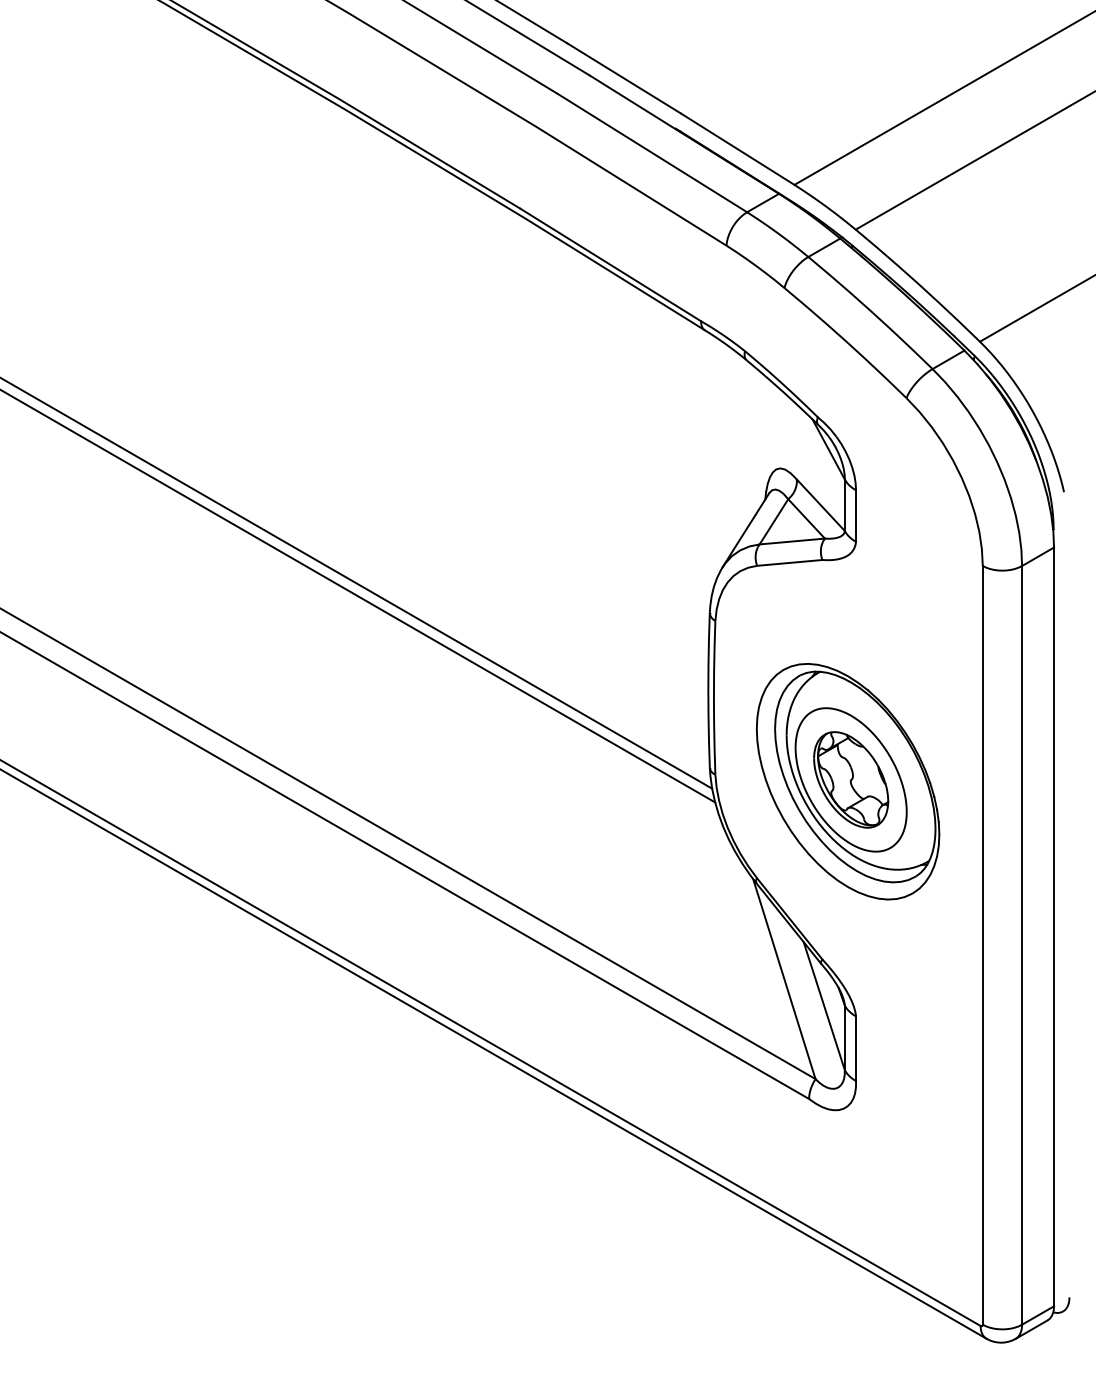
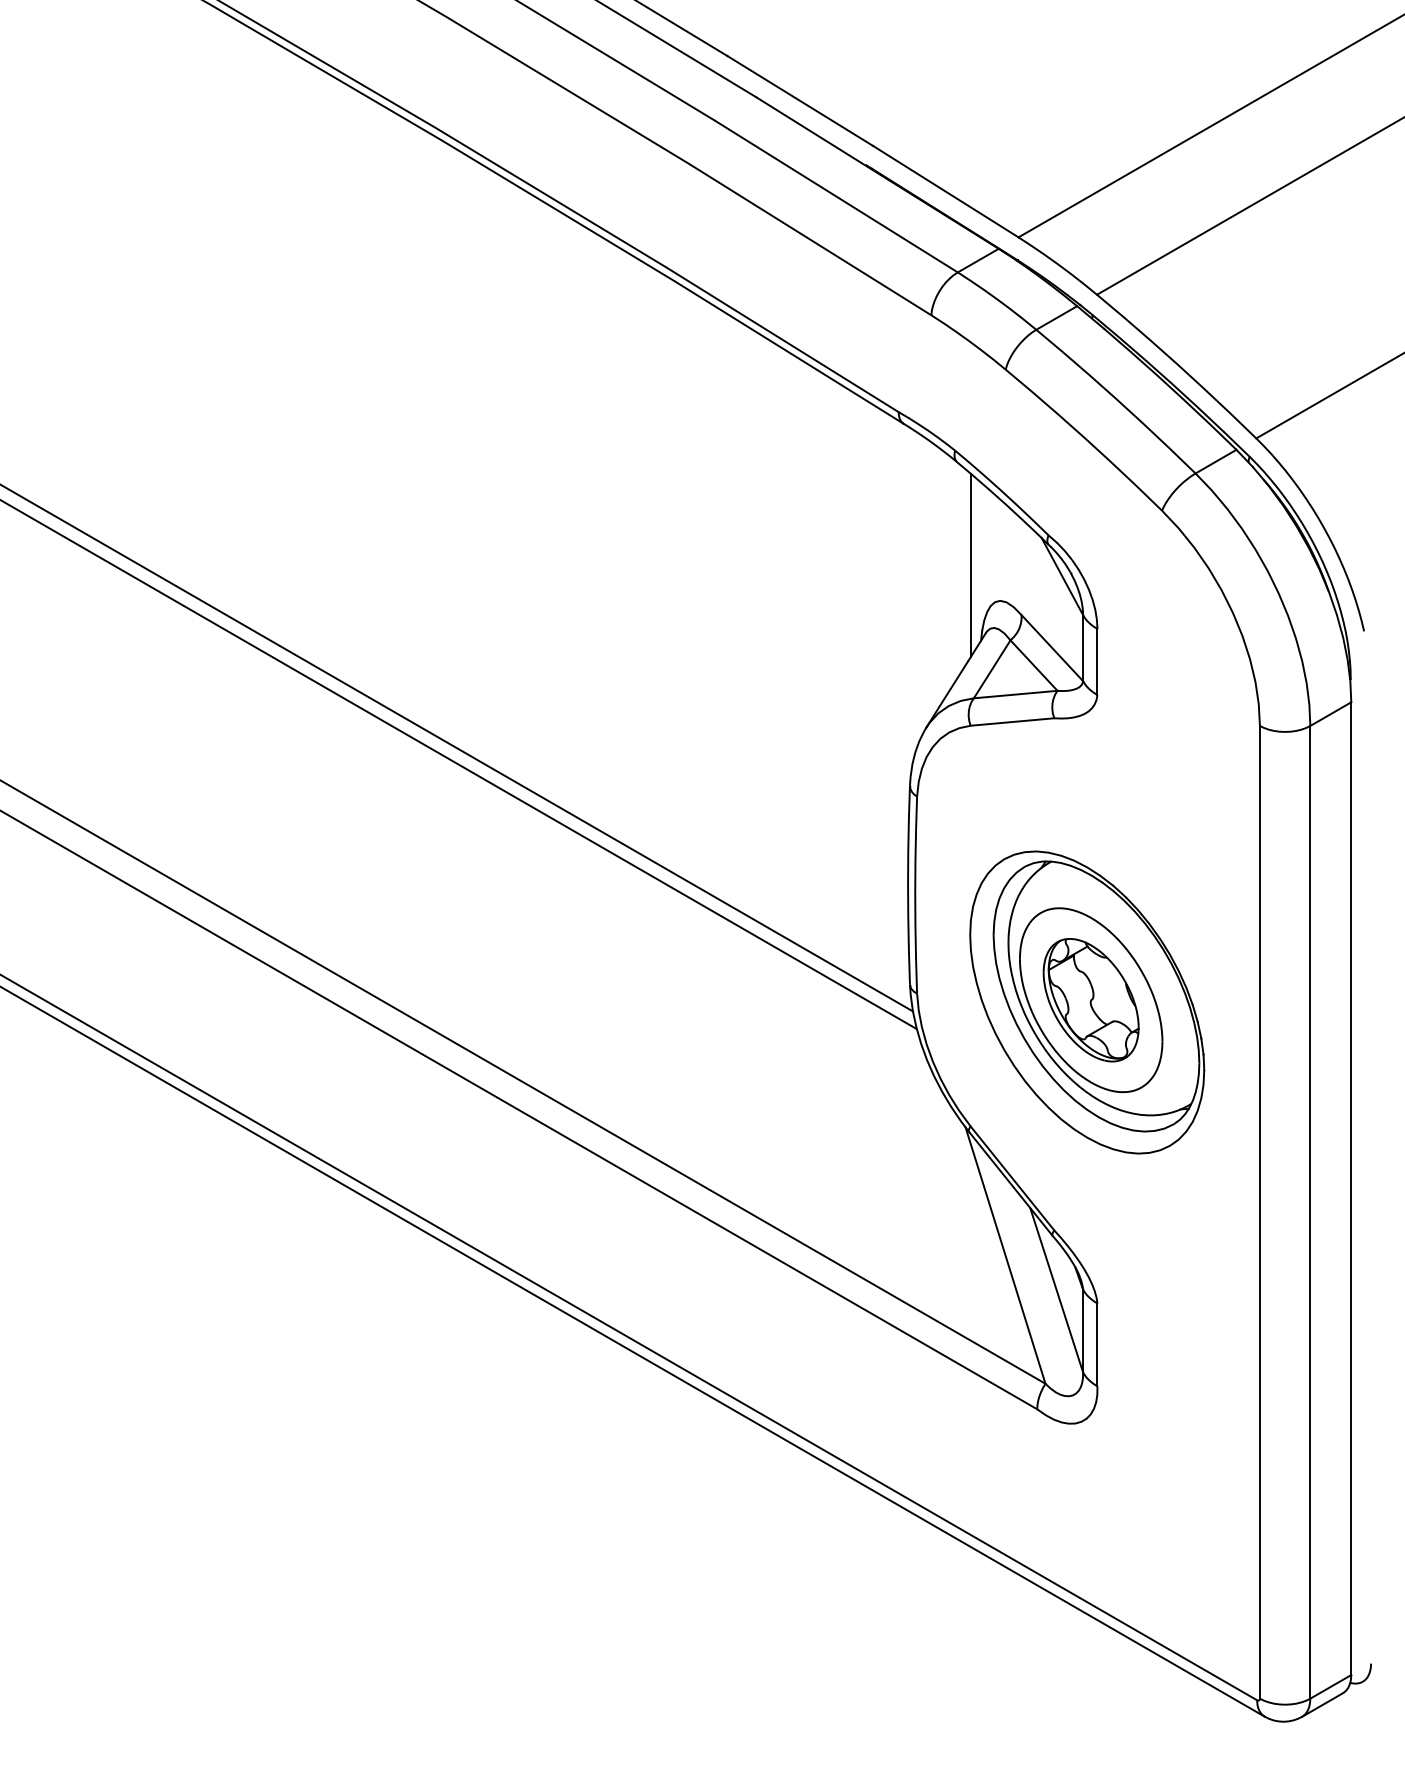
line: (757, 440) -> (970, 564), added

